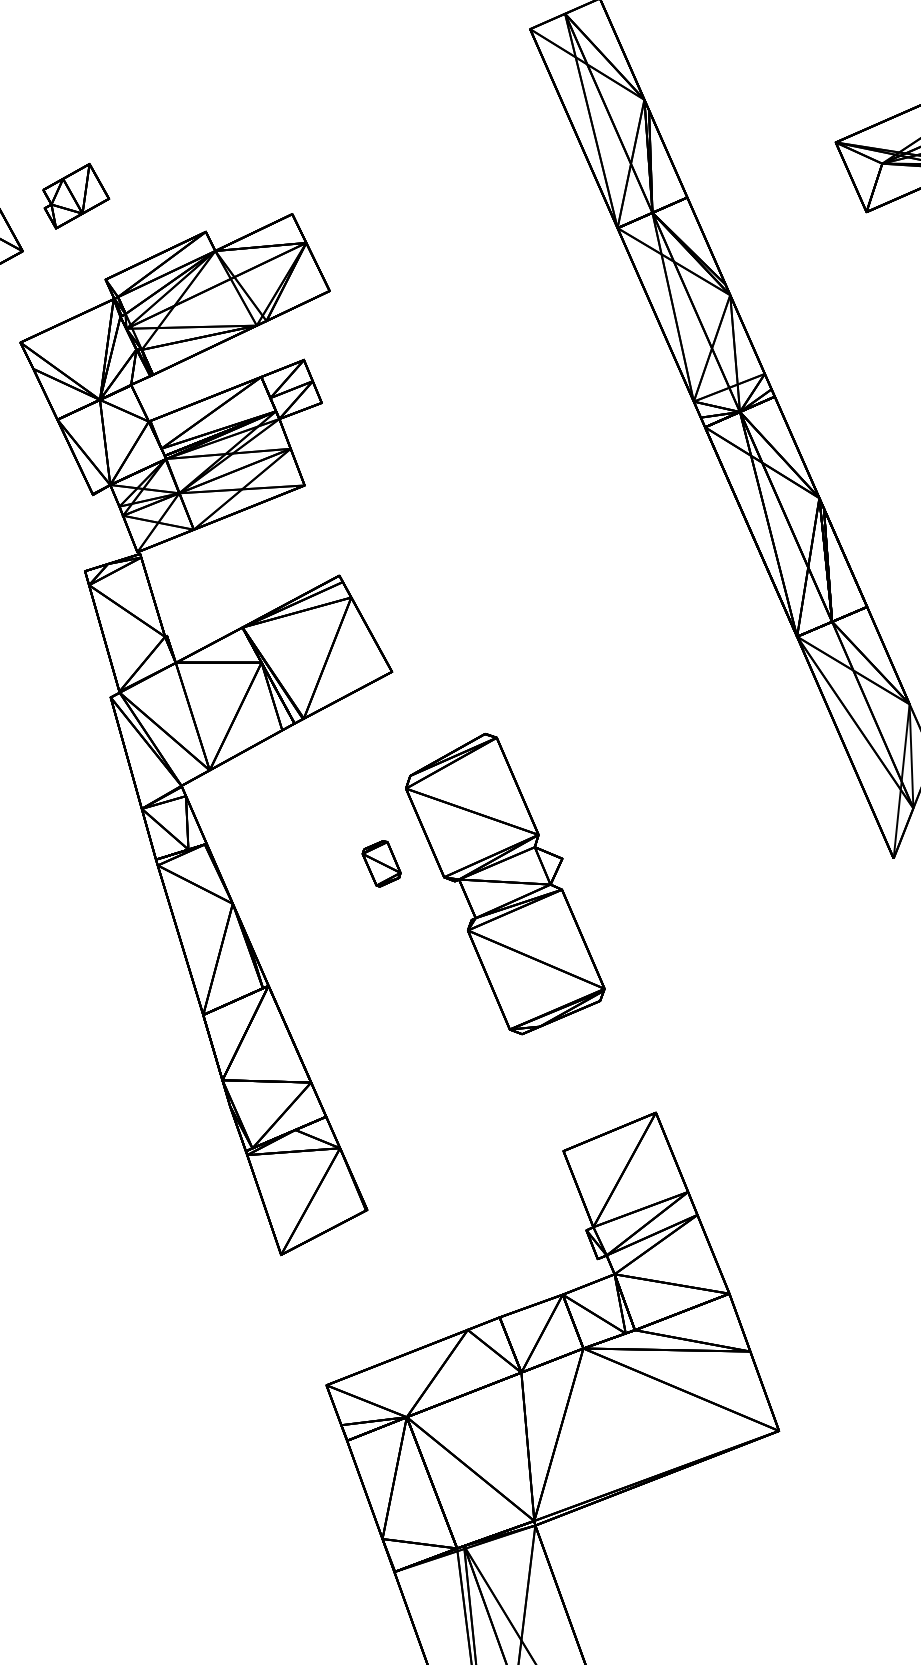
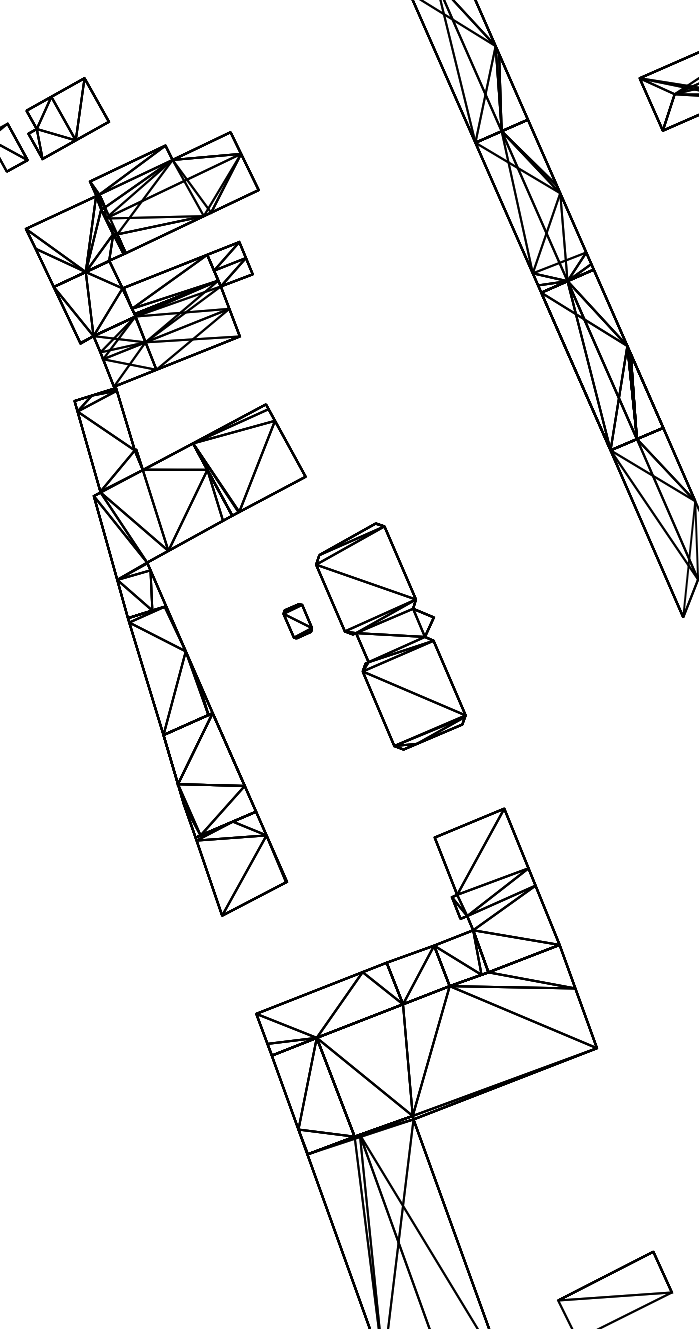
part: (75, 195) -> (67, 118), size x1.67

